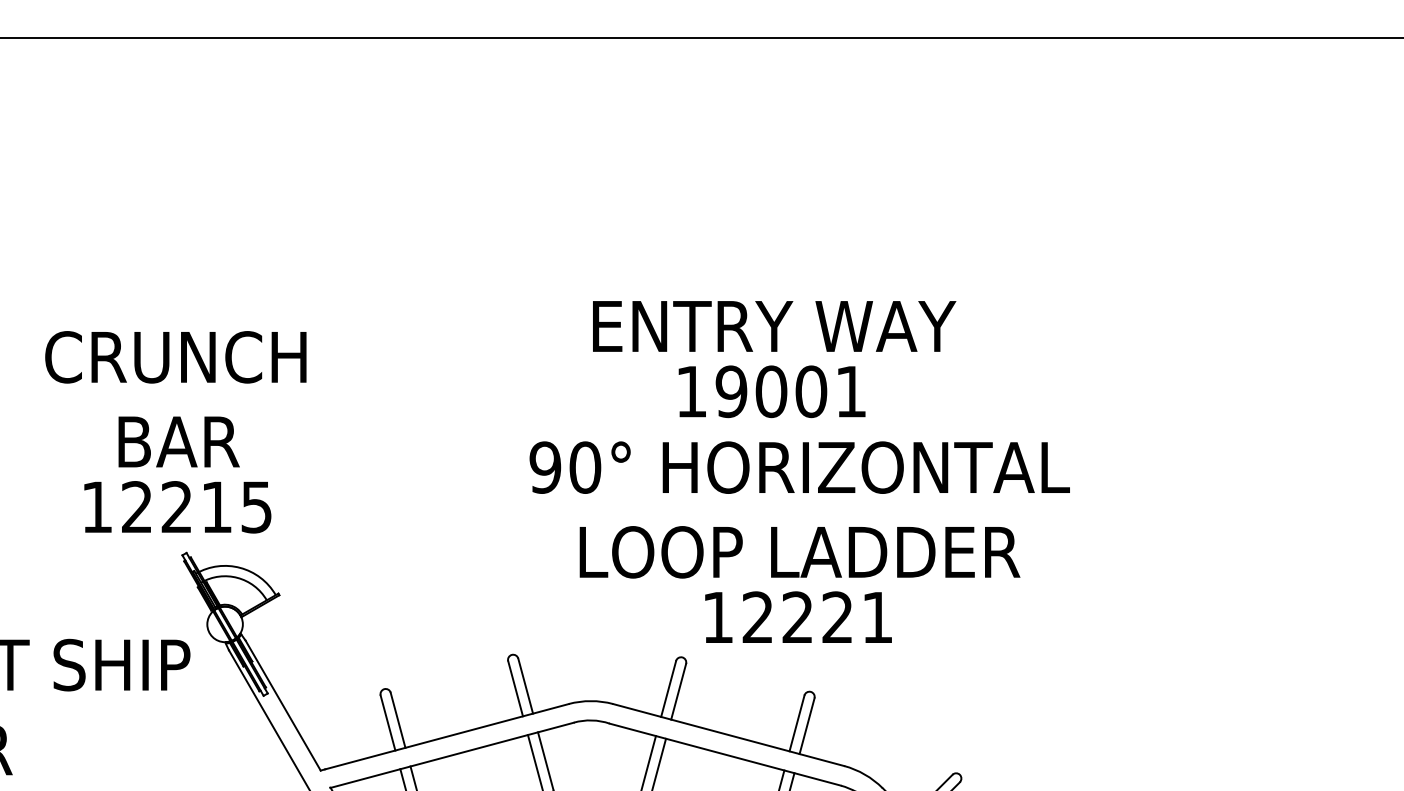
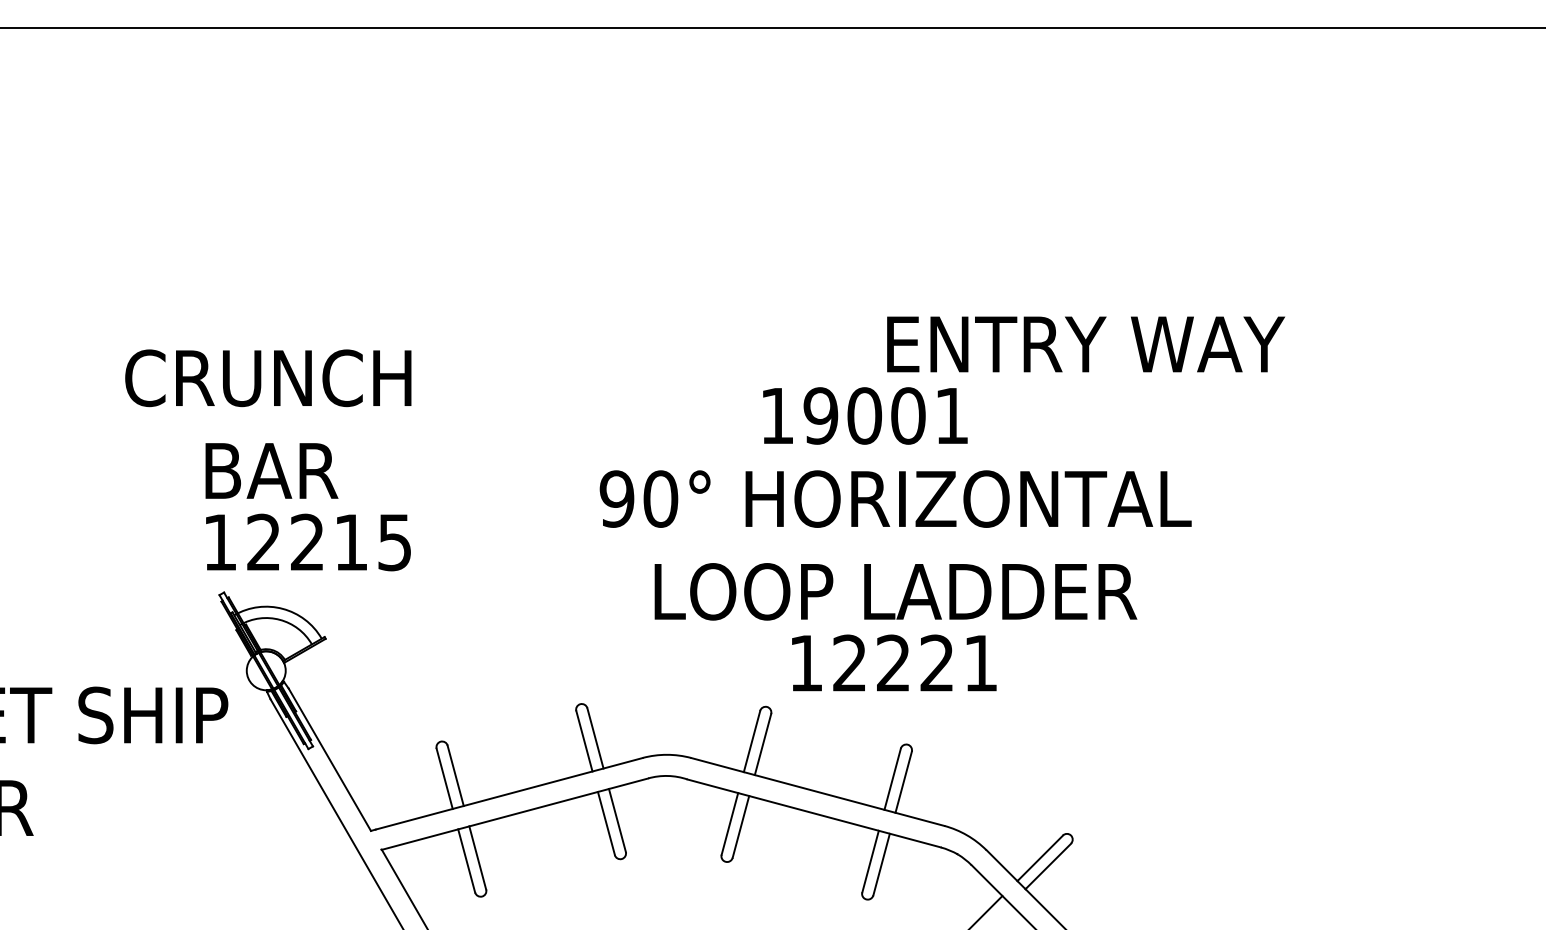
text: (774, 326) -> (1086, 344), moved
text: (176, 398) -> (268, 423), moved
text: (177, 507) -> (308, 542), moved

